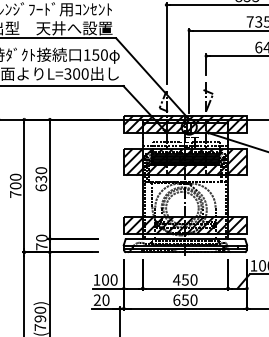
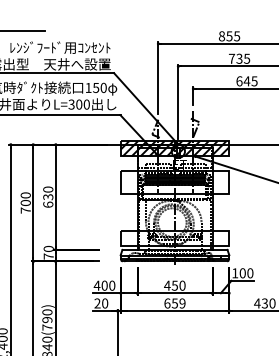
hatch: (184, 161) -> (174, 181), removed
hatch: (184, 225) -> (174, 237), removed
text: (96, 279) -> (96, 285), 100 -> 400
text: (193, 300) -> (182, 303), 650 -> 659

